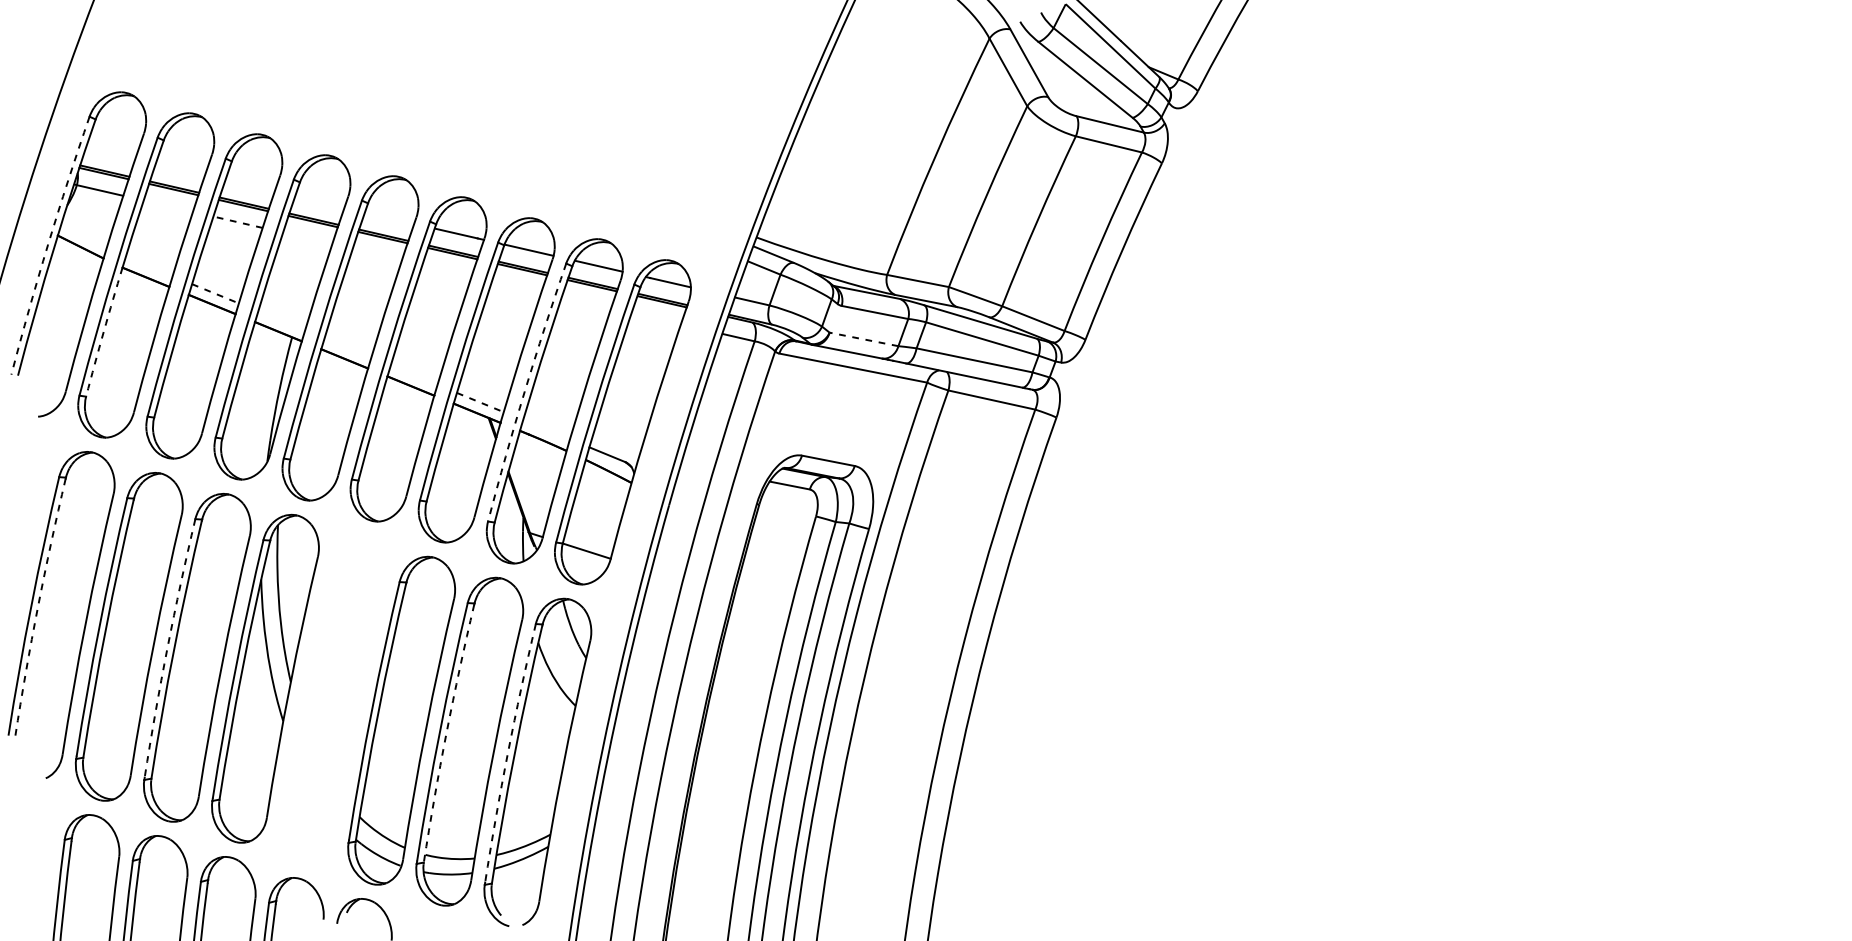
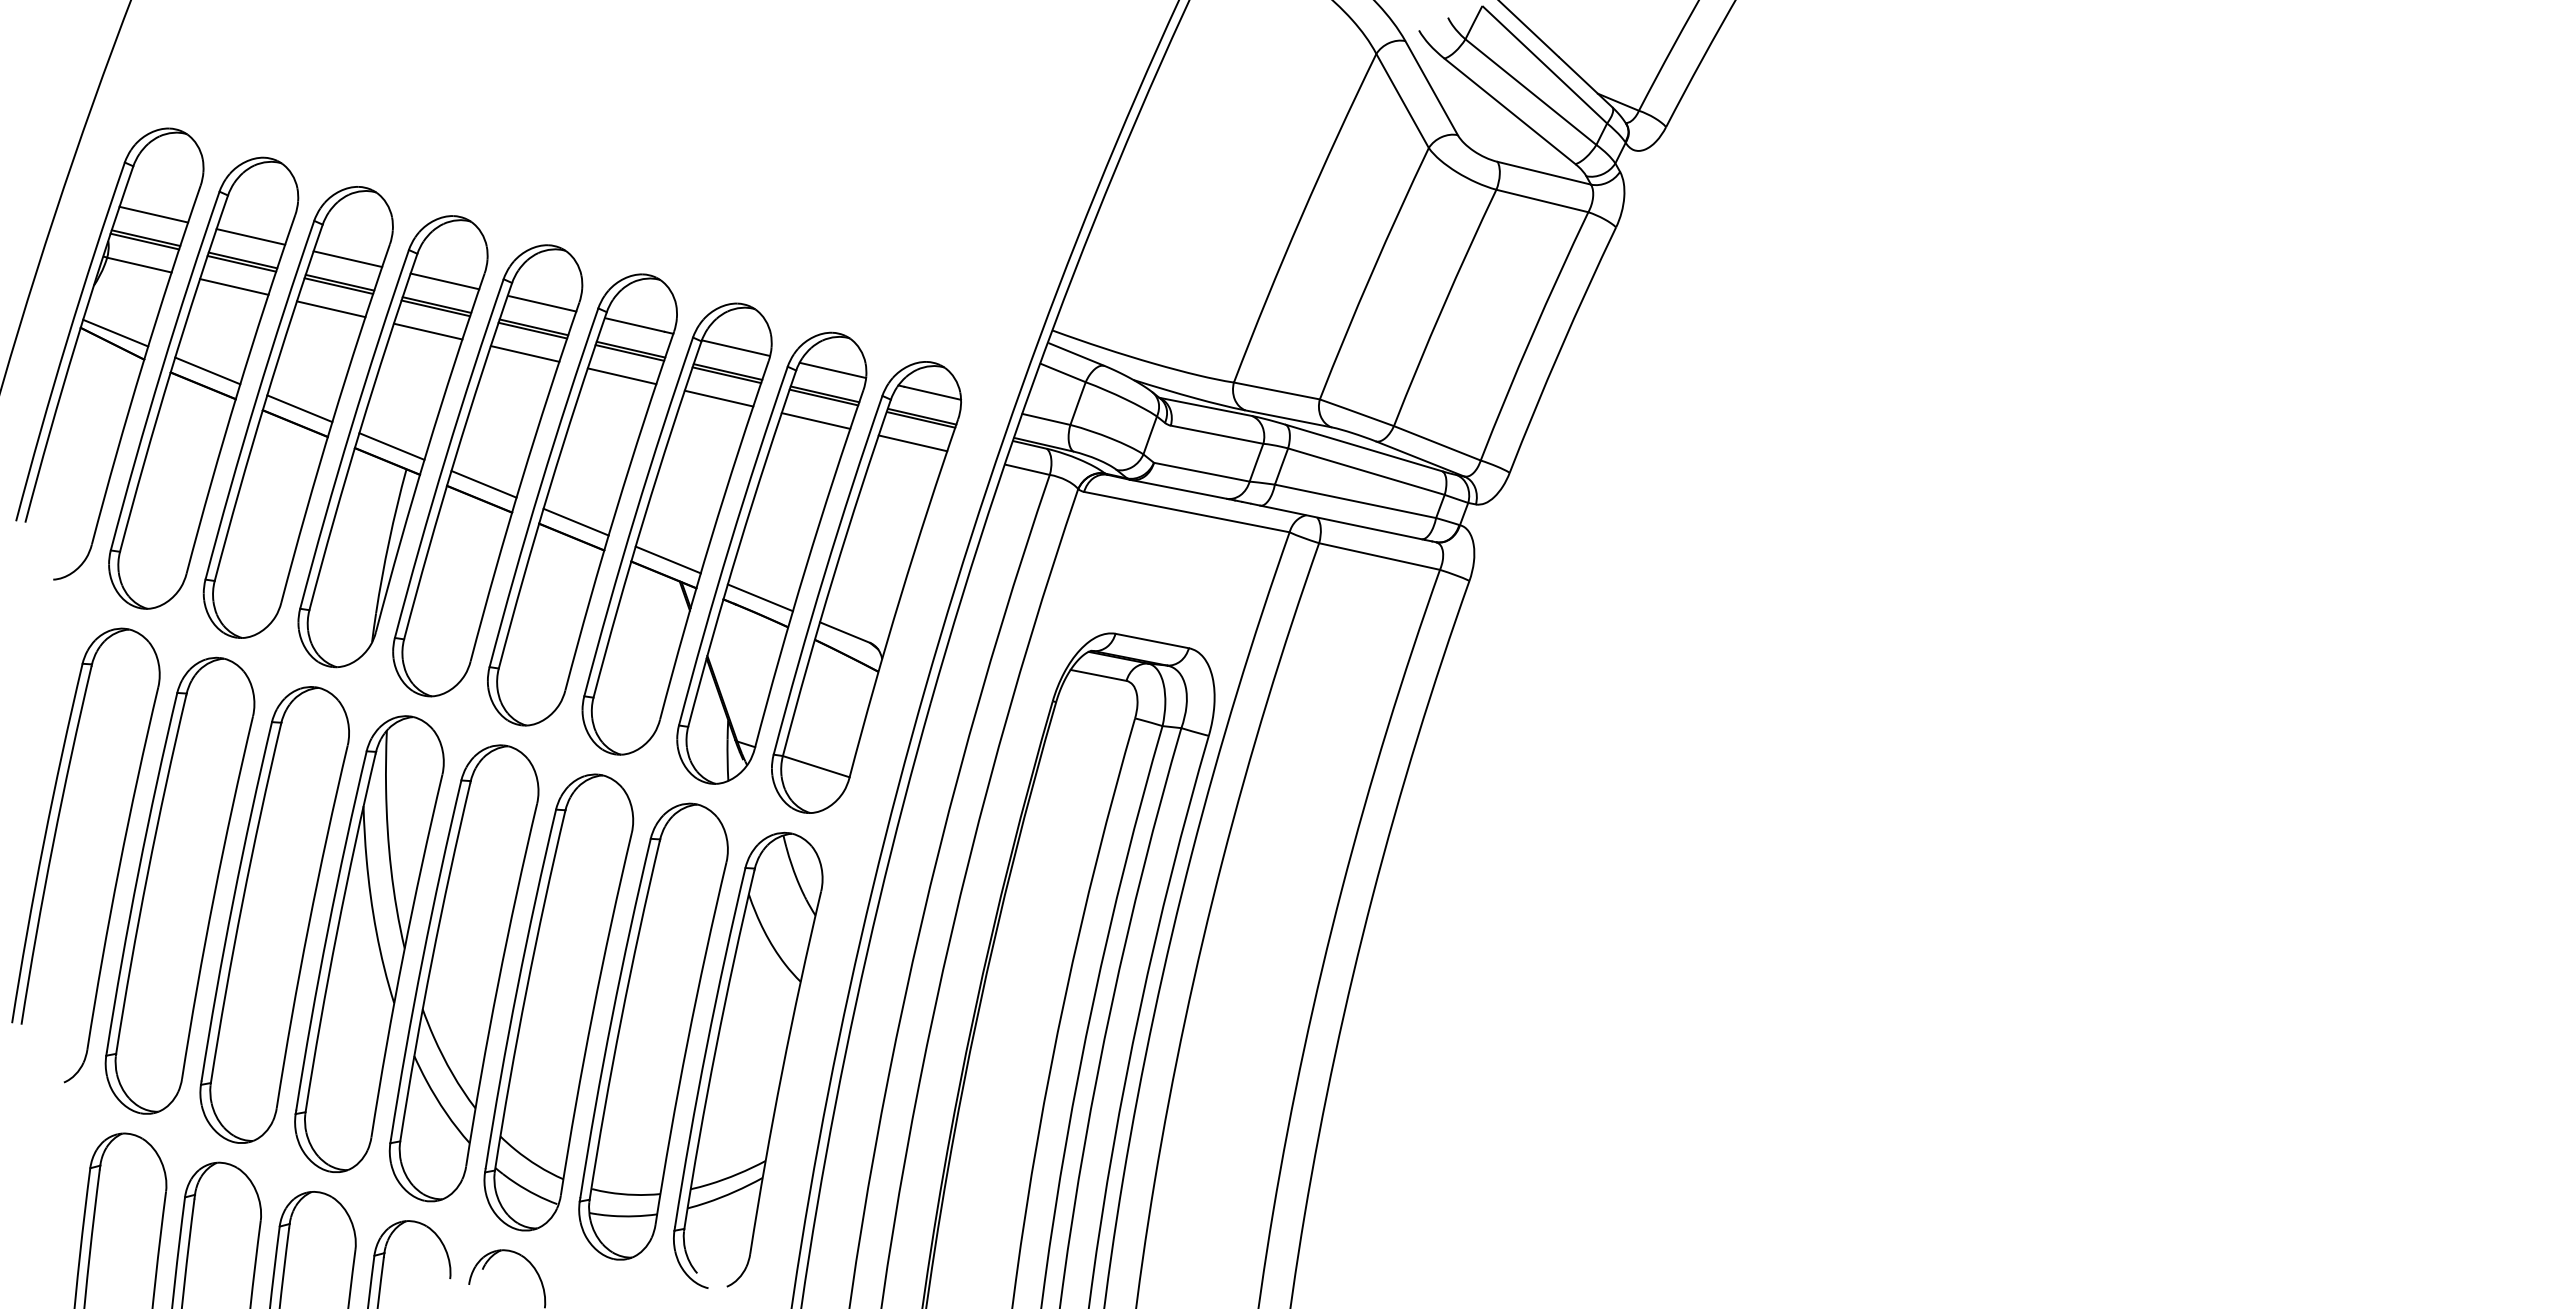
line: (110, 154) -> (153, 214), added
line: (179, 169) -> (250, 236), added
line: (249, 186) -> (347, 259), added
line: (319, 202) -> (444, 281), added
line: (168, 205) -> (234, 286), added
line: (389, 218) -> (542, 303), added
line: (237, 222) -> (330, 309), dashed -> solid
line: (82, 238) -> (115, 332), added
line: (307, 238) -> (427, 331), added
arc: (48, 244) -> (67, 340), dashed -> solid
line: (376, 254) -> (524, 353), added
line: (149, 266) -> (207, 370), added
line: (446, 270) -> (621, 376), added
line: (516, 286) -> (718, 398), added
line: (215, 293) -> (300, 408), dashed -> solid
line: (586, 302) -> (815, 420), added
line: (655, 318) -> (912, 443), added
line: (281, 320) -> (391, 446), added
arc: (103, 331) -> (144, 461), dashed -> solid
line: (863, 339) -> (1201, 472), dashed -> solid
line: (347, 347) -> (483, 483), added
line: (413, 374) -> (575, 521), added
arc: (524, 392) -> (729, 545), dashed -> solid
line: (480, 402) -> (668, 560), dashed -> solid
line: (545, 429) -> (759, 597), added
arc: (38, 607) -> (53, 844), dashed -> solid
arc: (167, 648) -> (233, 901), dashed -> solid
part: (333, 699) -> (463, 973), added
arc: (446, 732) -> (621, 1019), dashed -> solid
arc: (507, 753) -> (706, 1047), dashed -> solid

